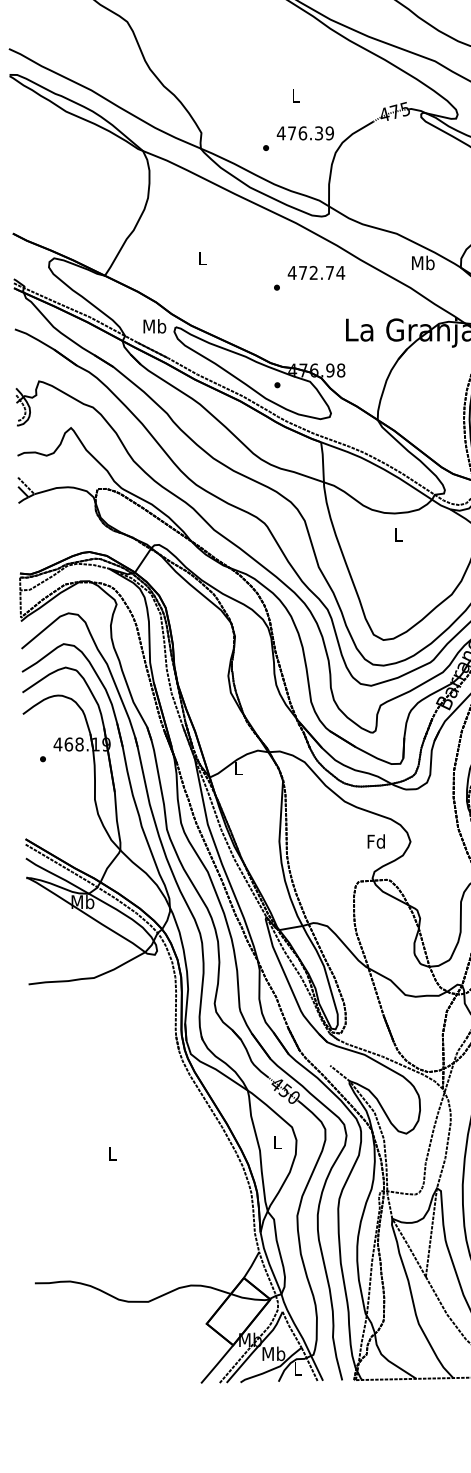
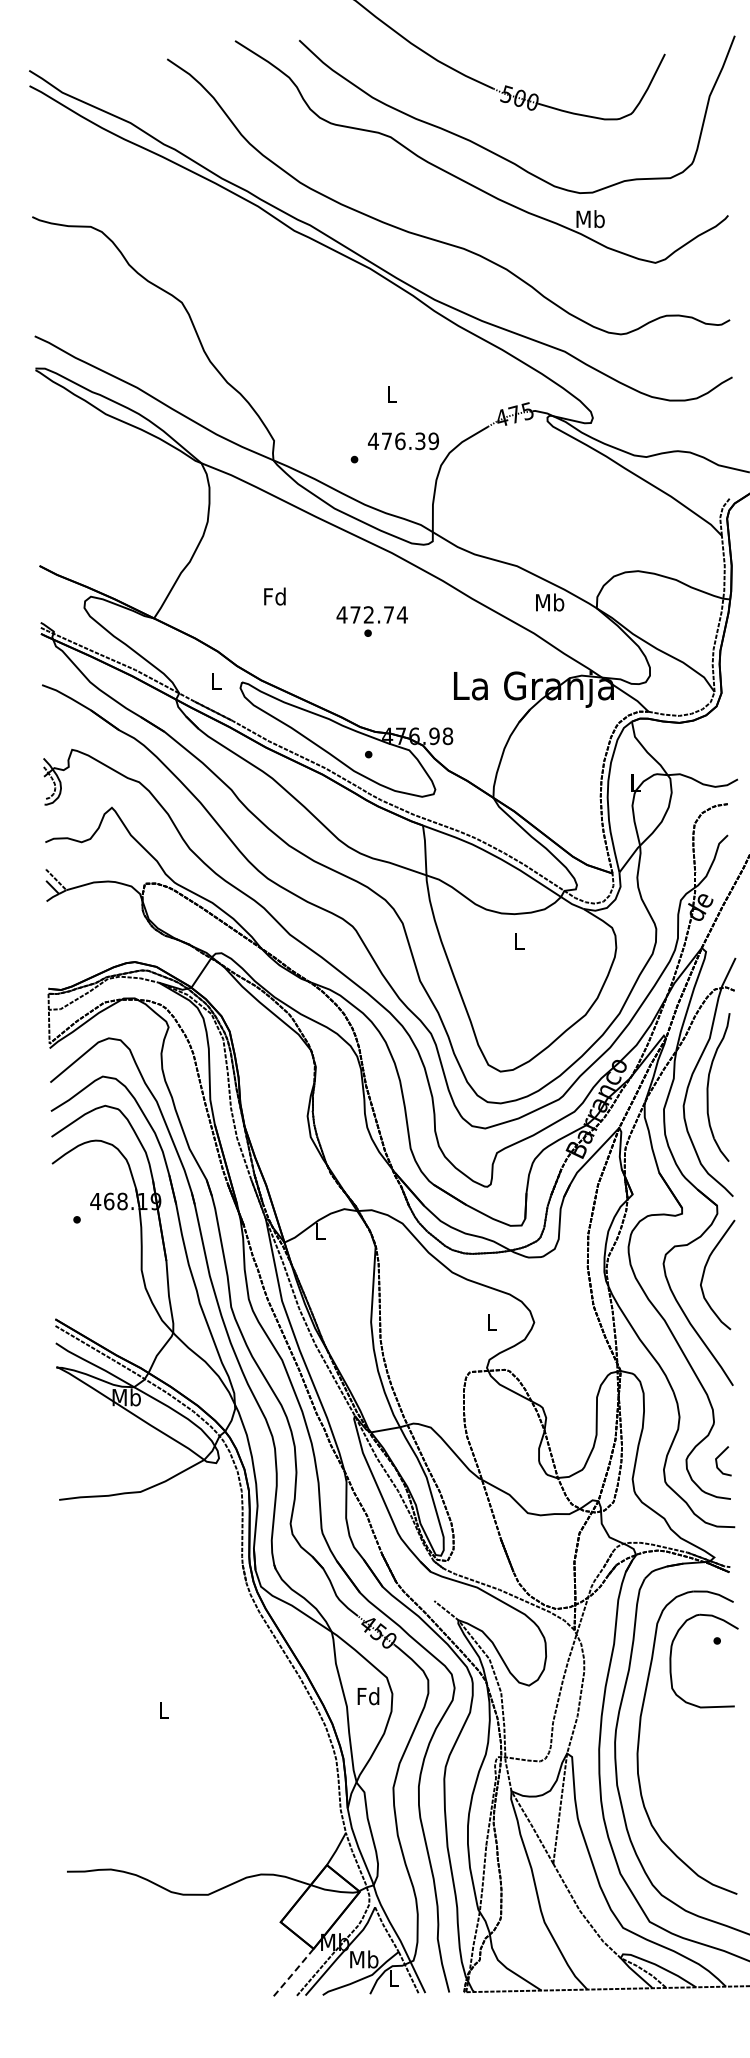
text: (201, 258) -> (274, 596), L -> Fd
text: (315, 272) -> (371, 614), moved
text: (155, 326) -> (216, 681), Mb -> L
text: (376, 841) -> (491, 1322), Fd -> L
text: (277, 1142) -> (368, 1696), L -> Fd
line: (217, 1364) -> (293, 1972), solid -> dashed

